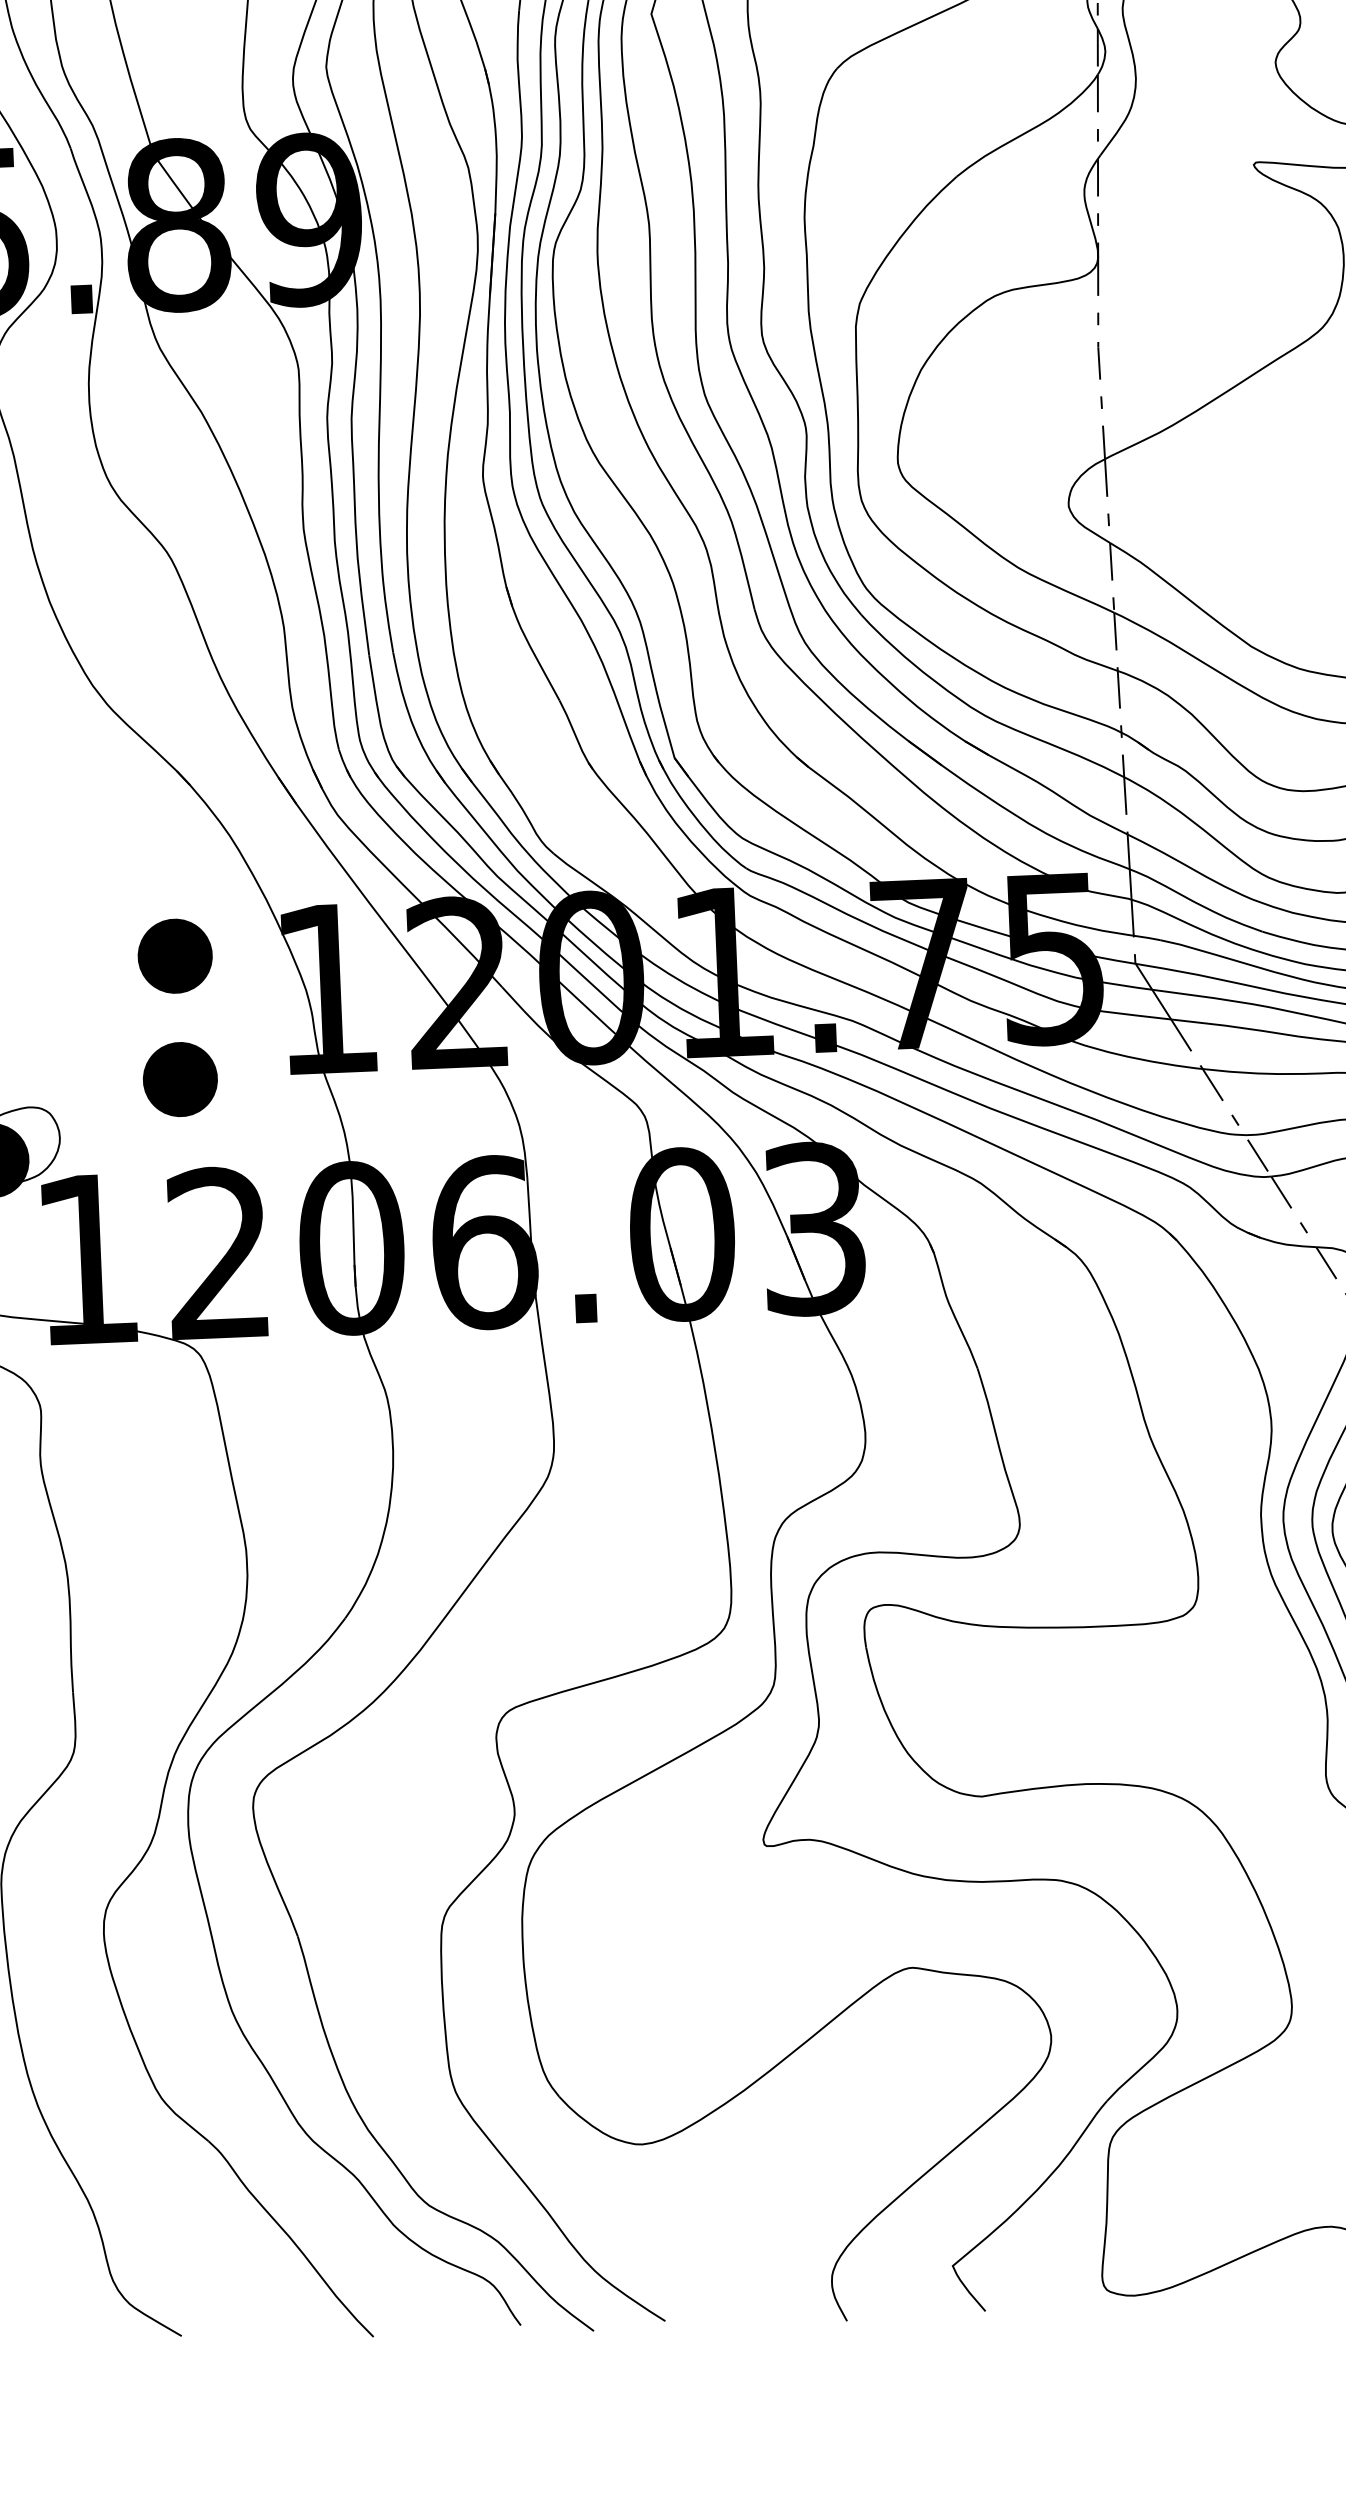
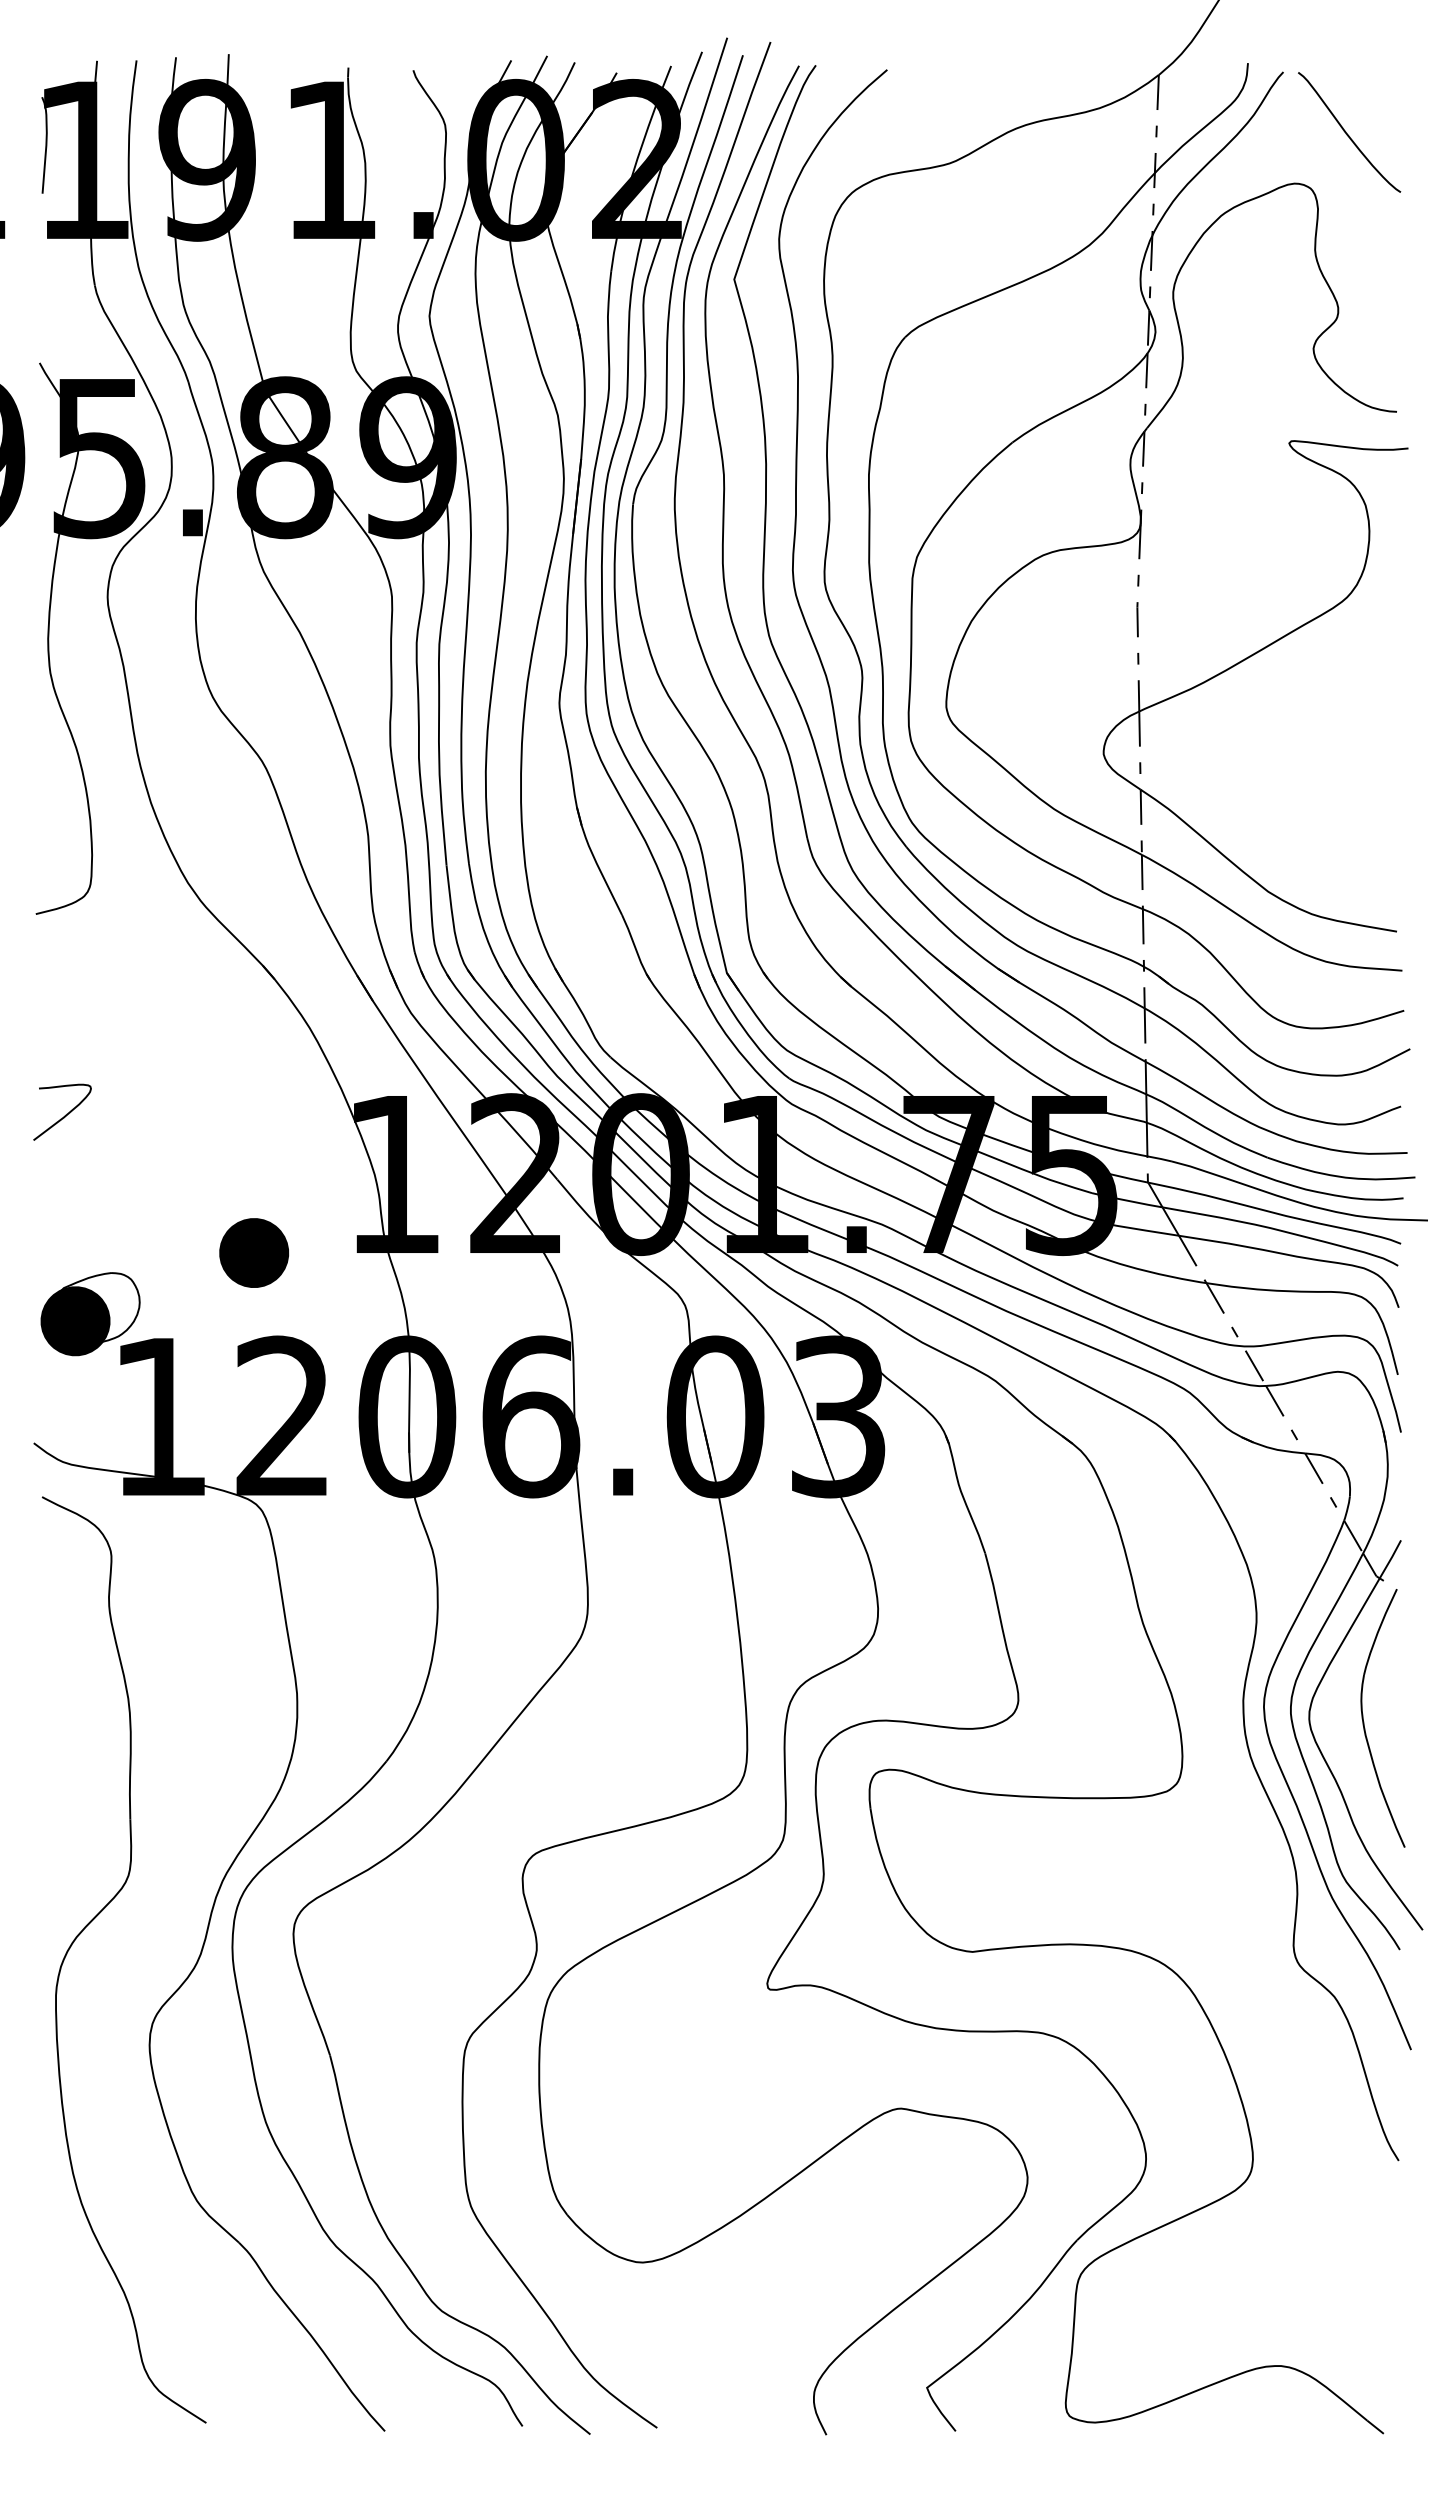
part: (175, 955) -> (254, 1137), removed

